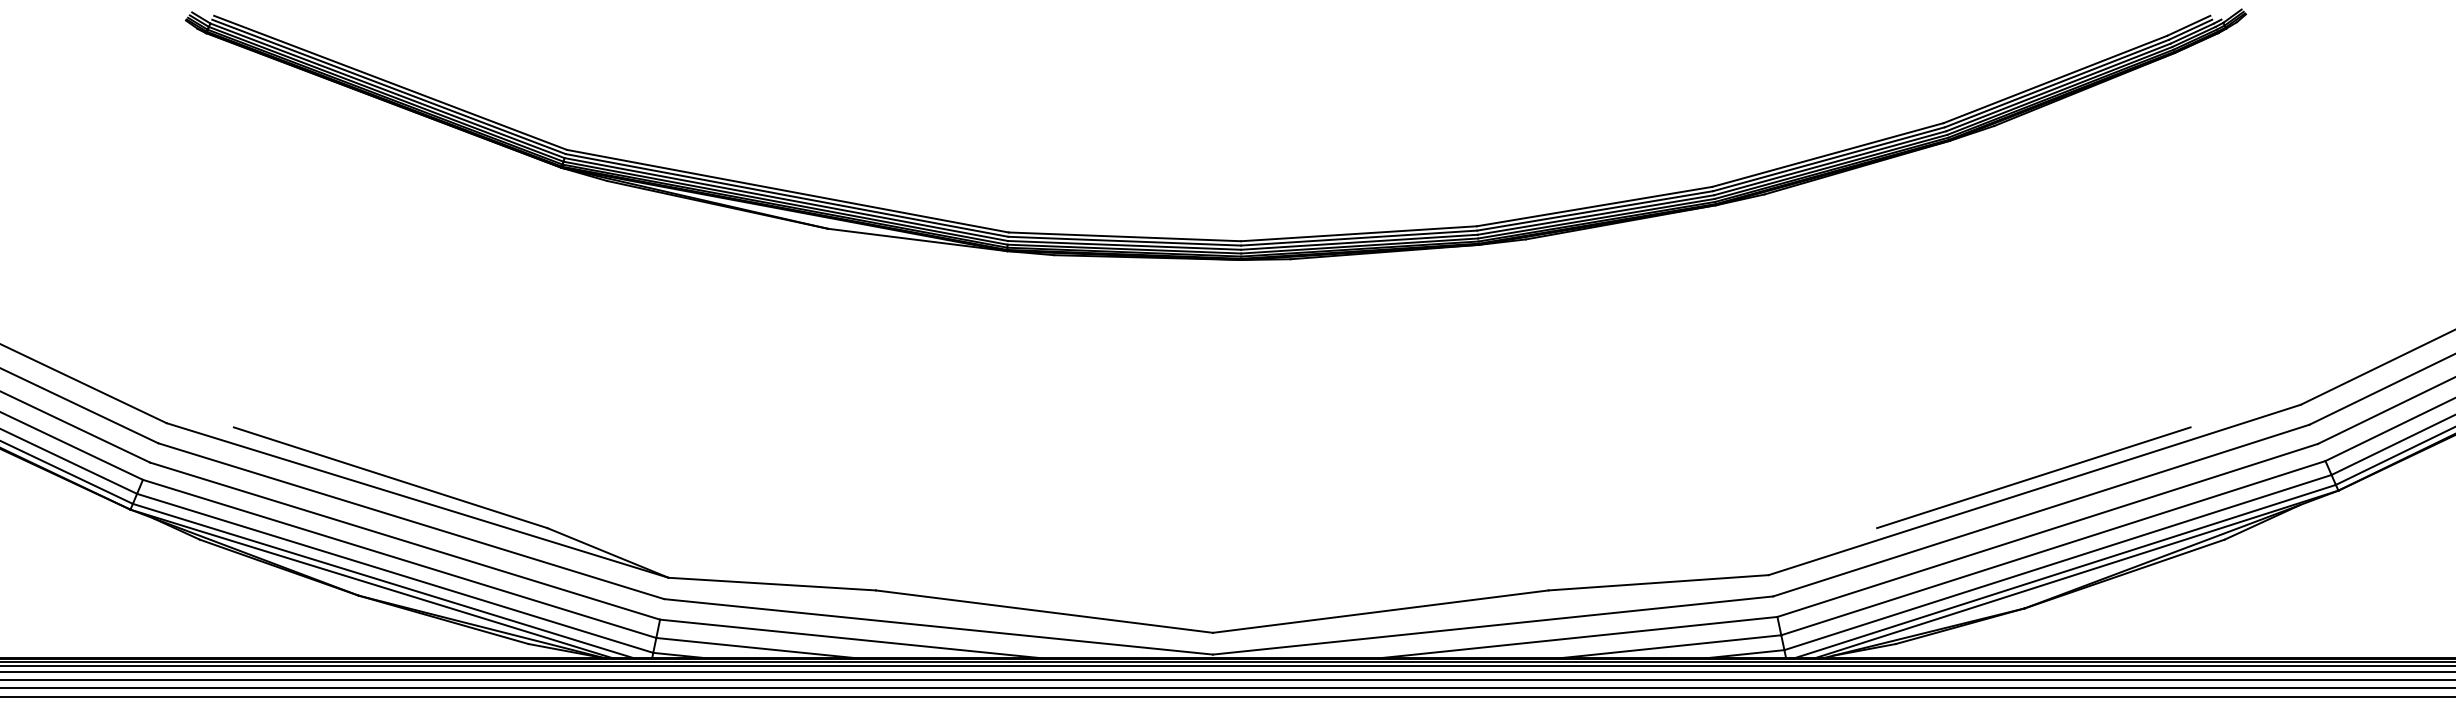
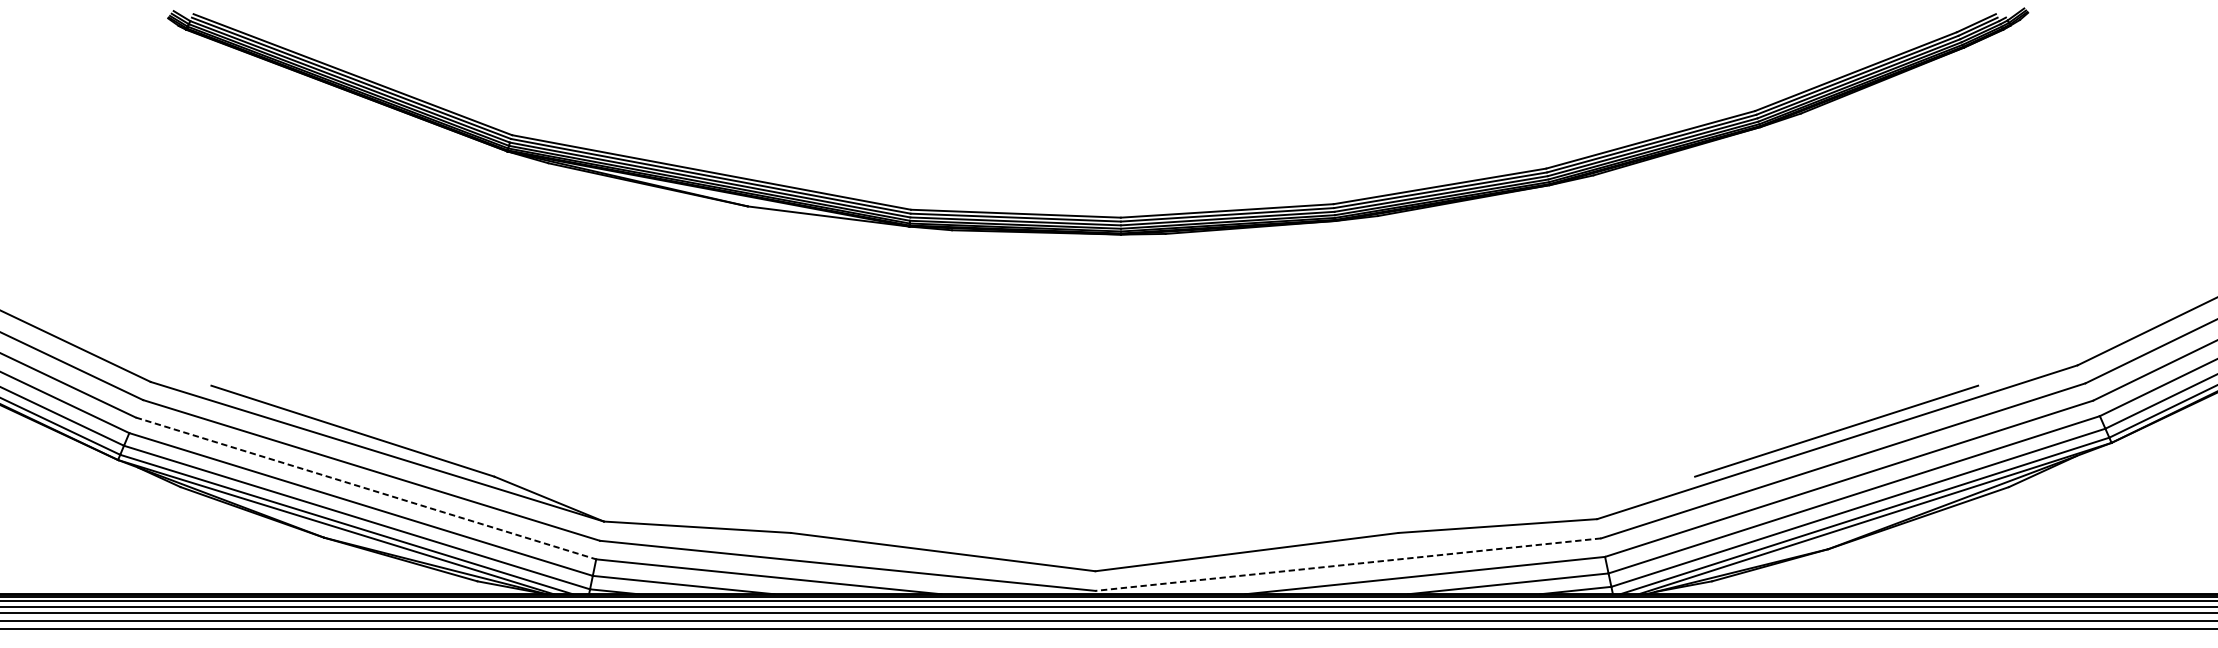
line: (405, 541) -> (366, 488), solid -> dashed
line: (1493, 625) -> (1348, 564), solid -> dashed

